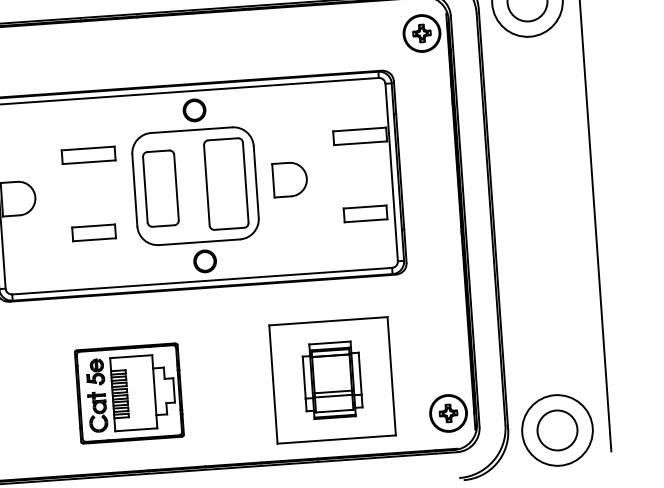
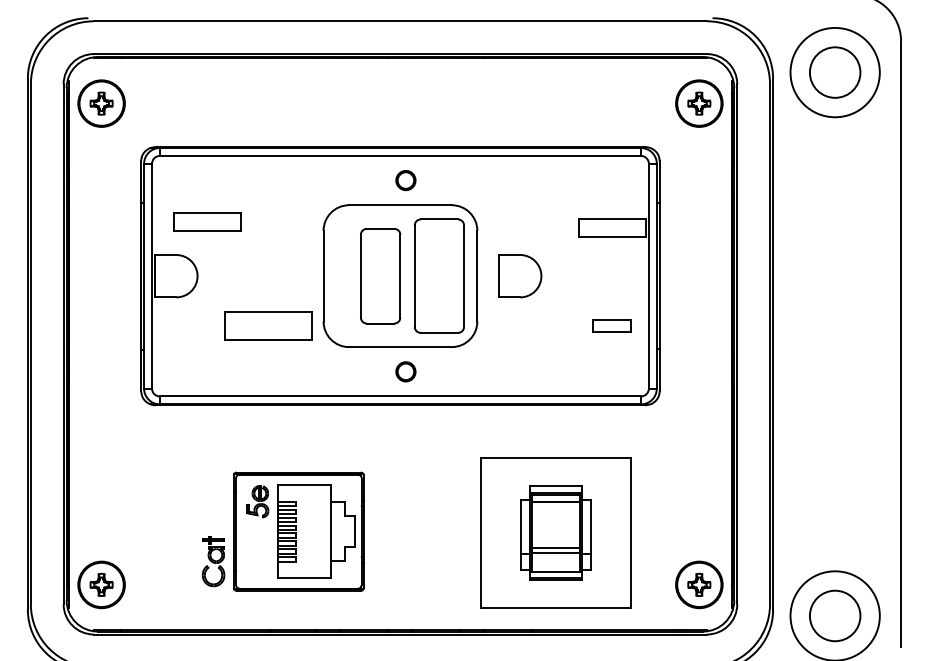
part: (194, 110) -> (405, 180), size x0.7
part: (88, 155) -> (207, 221), moved
part: (160, 188) -> (380, 276), moved
part: (364, 213) -> (611, 325), size x0.7
part: (94, 232) -> (268, 325), size x1.6
part: (204, 261) -> (405, 371), size x0.7
part: (97, 412) -> (213, 561), moved

